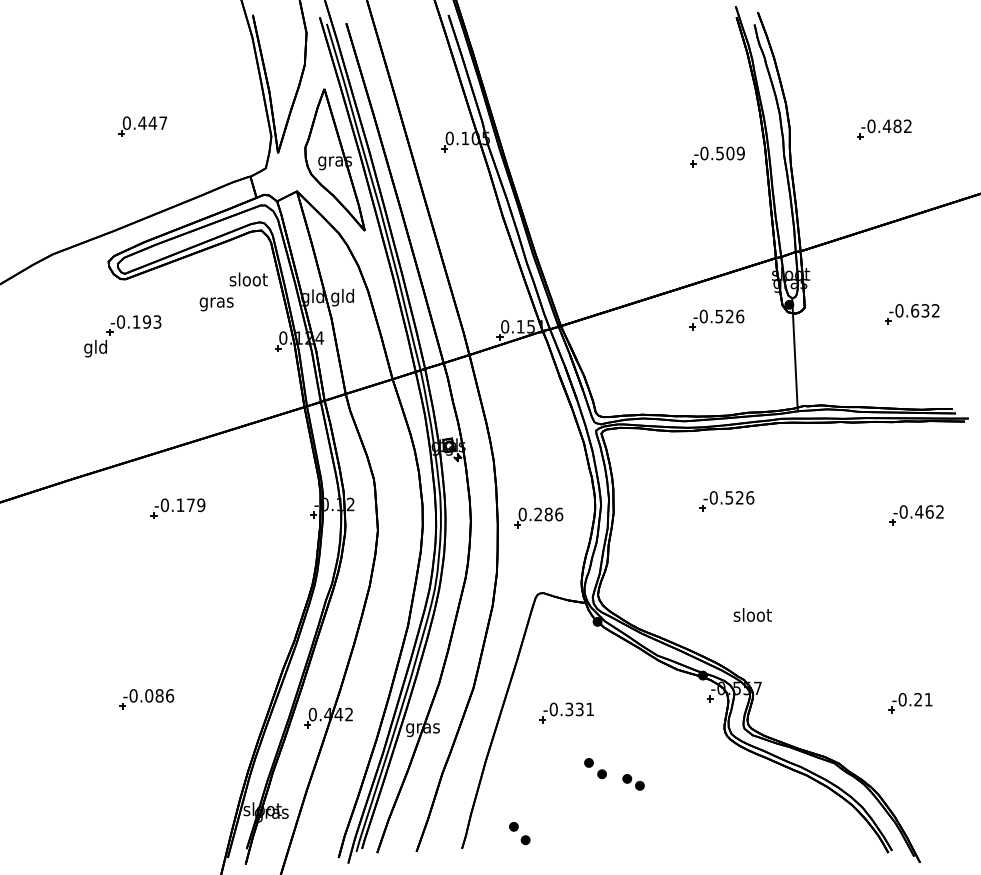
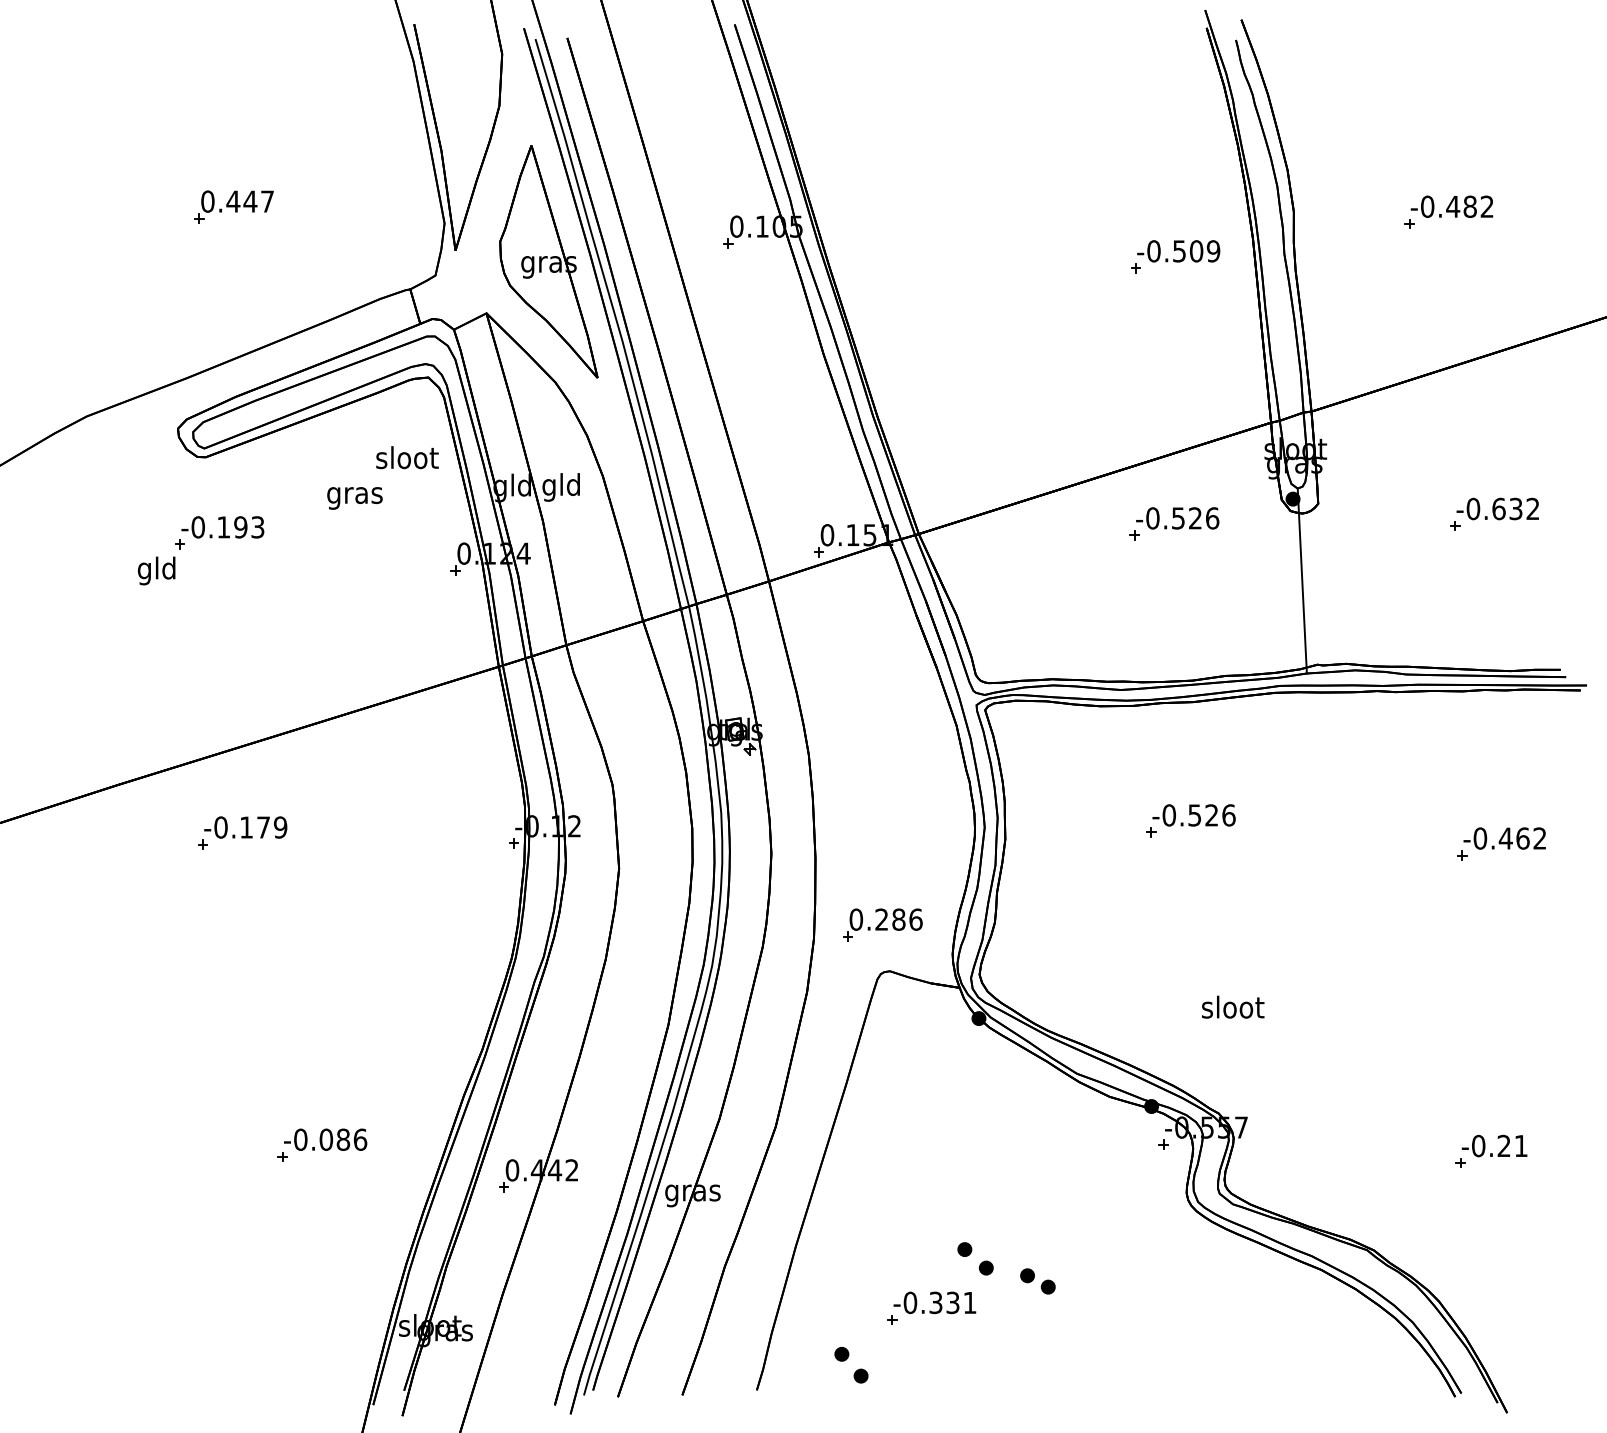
part: (177, 508) -> (241, 832), moved
part: (538, 517) -> (882, 924), moved
part: (146, 699) -> (321, 1145), moved
part: (566, 712) -> (931, 1307), moved

